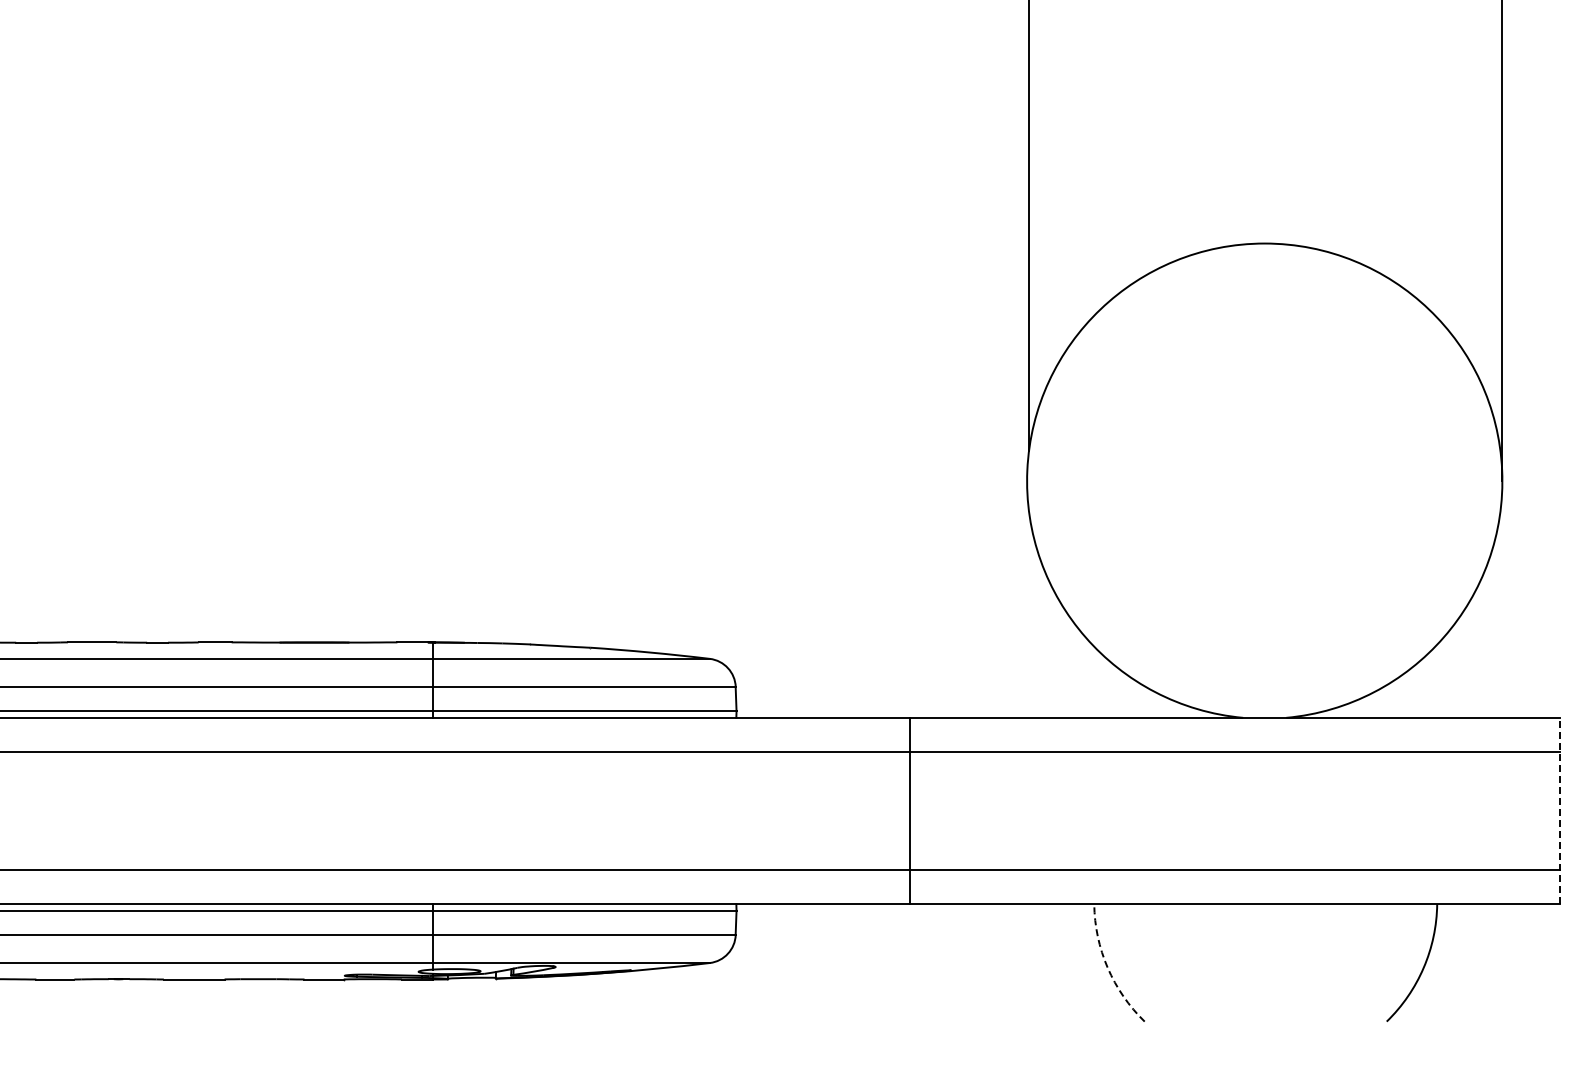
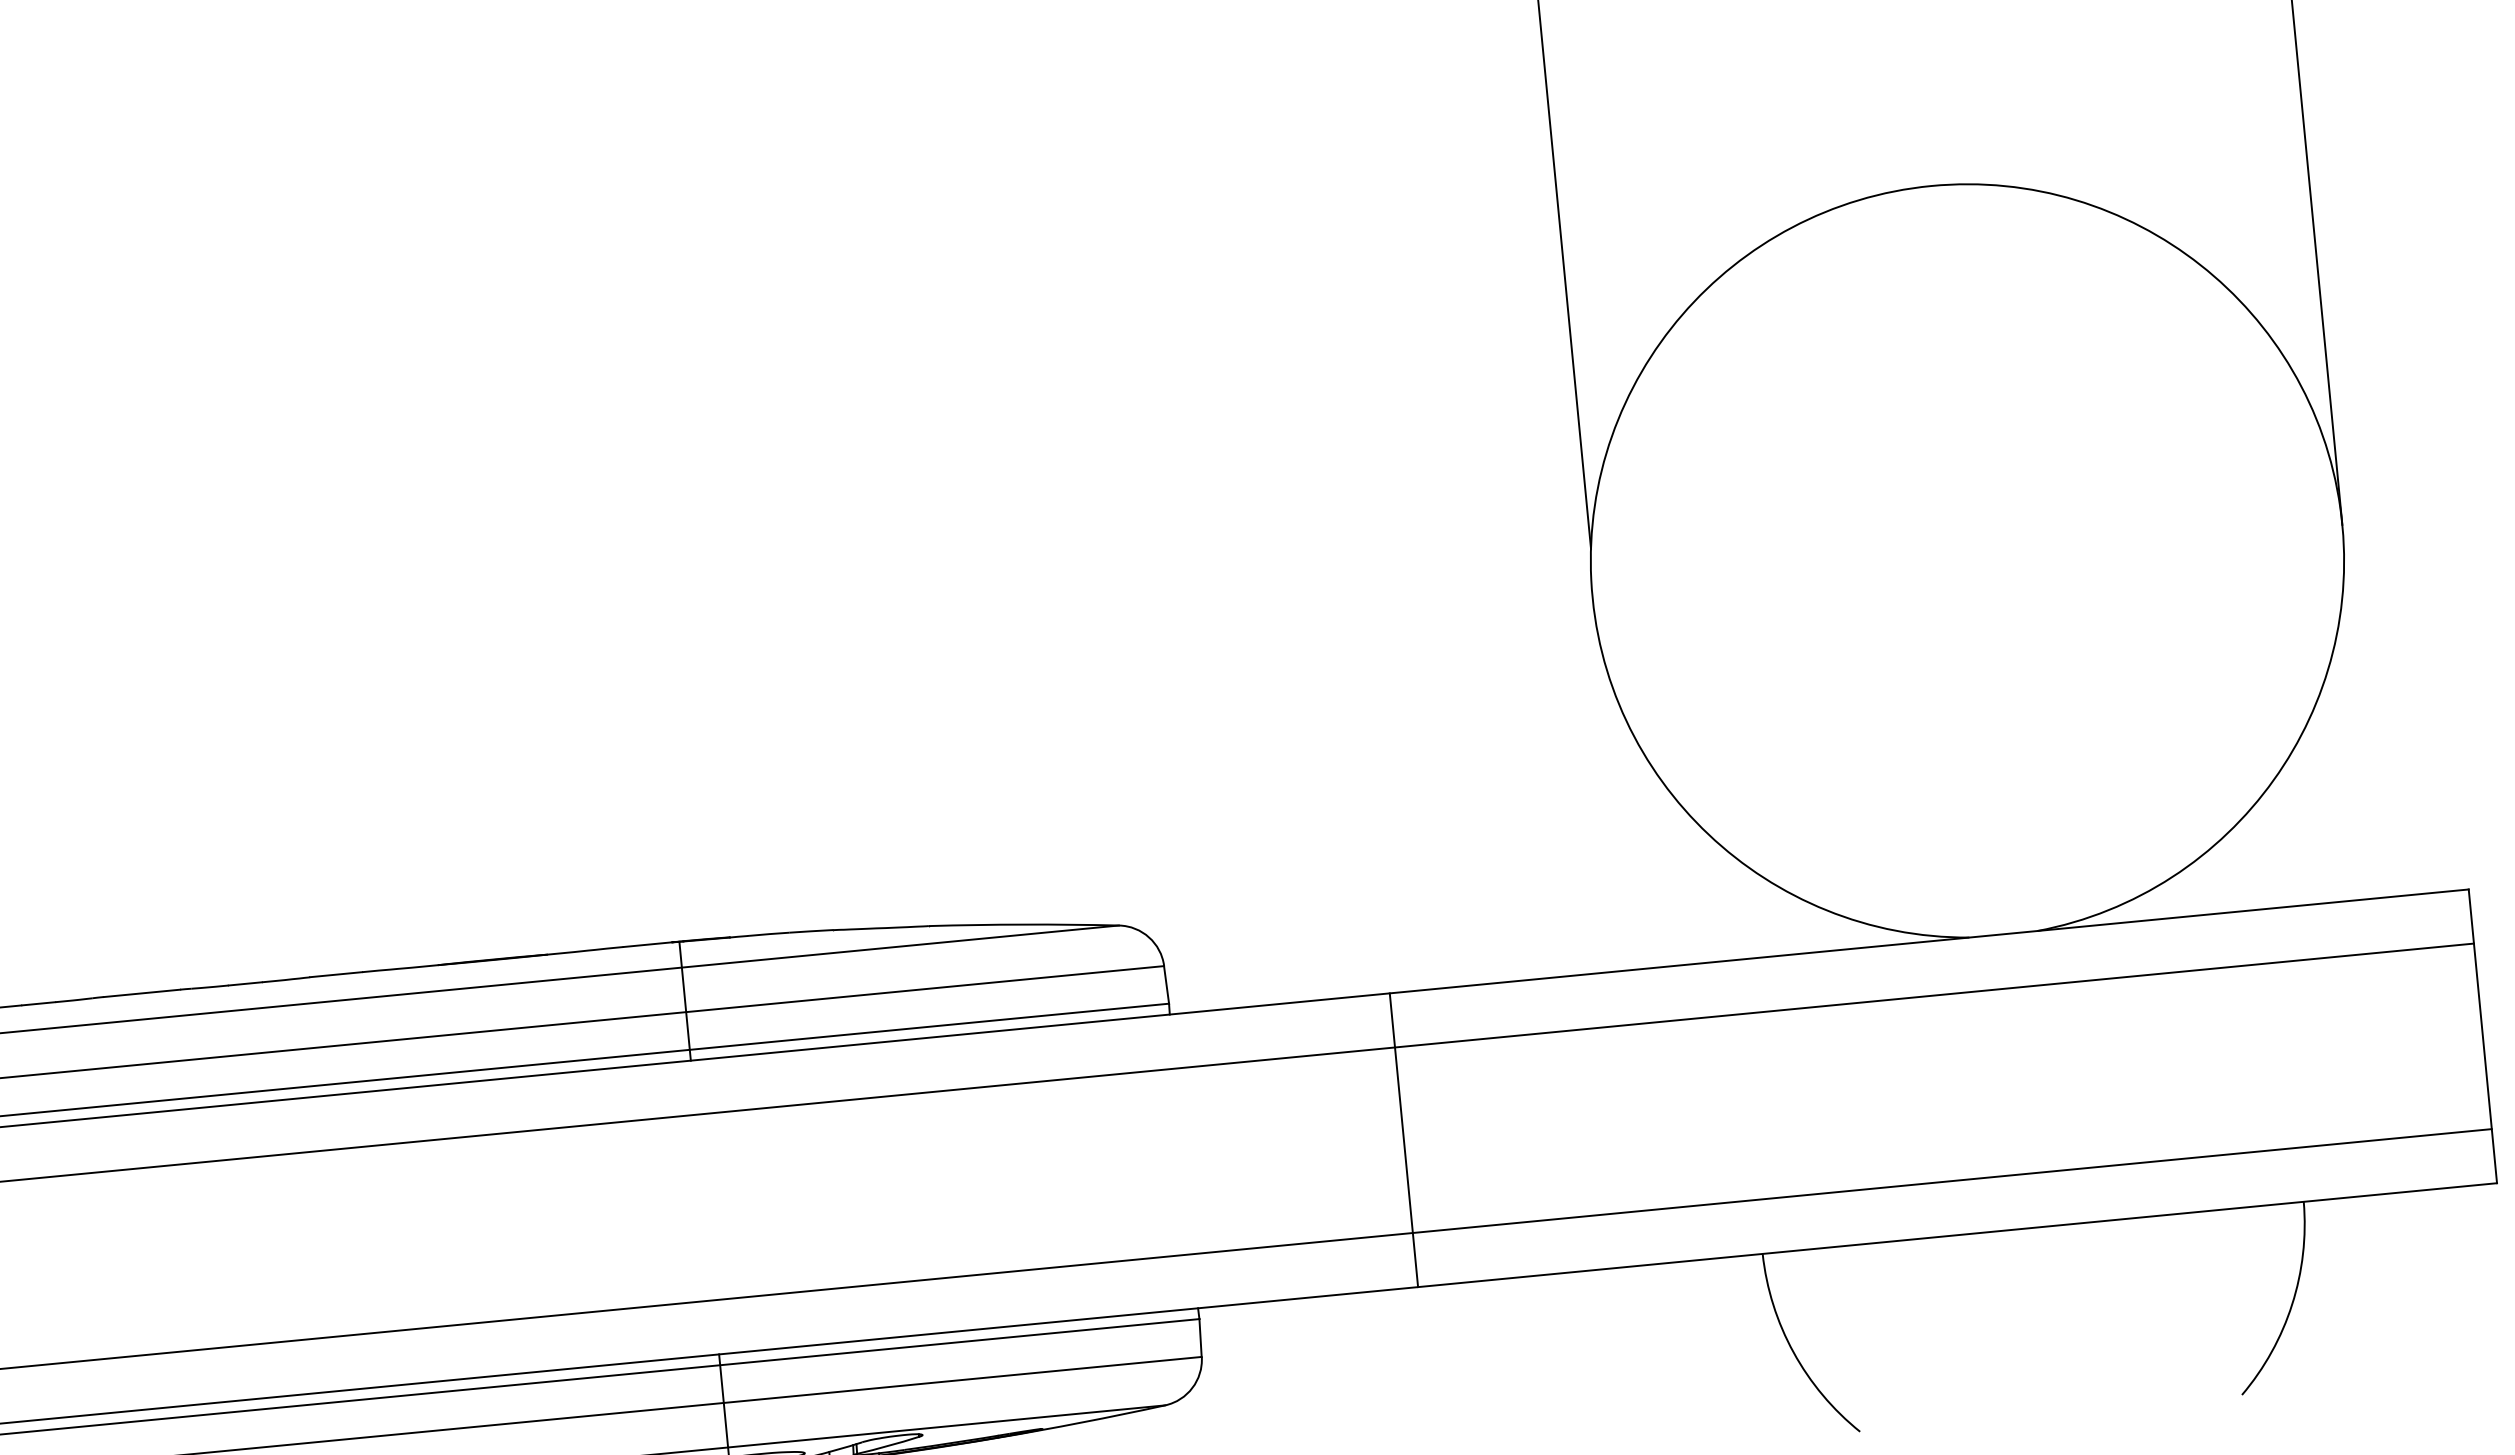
line: (909, 810) -> (1403, 1139), moved
line: (1559, 810) -> (2482, 1035), dashed -> solid
arc: (1107, 967) -> (1793, 1352), dashed -> solid

